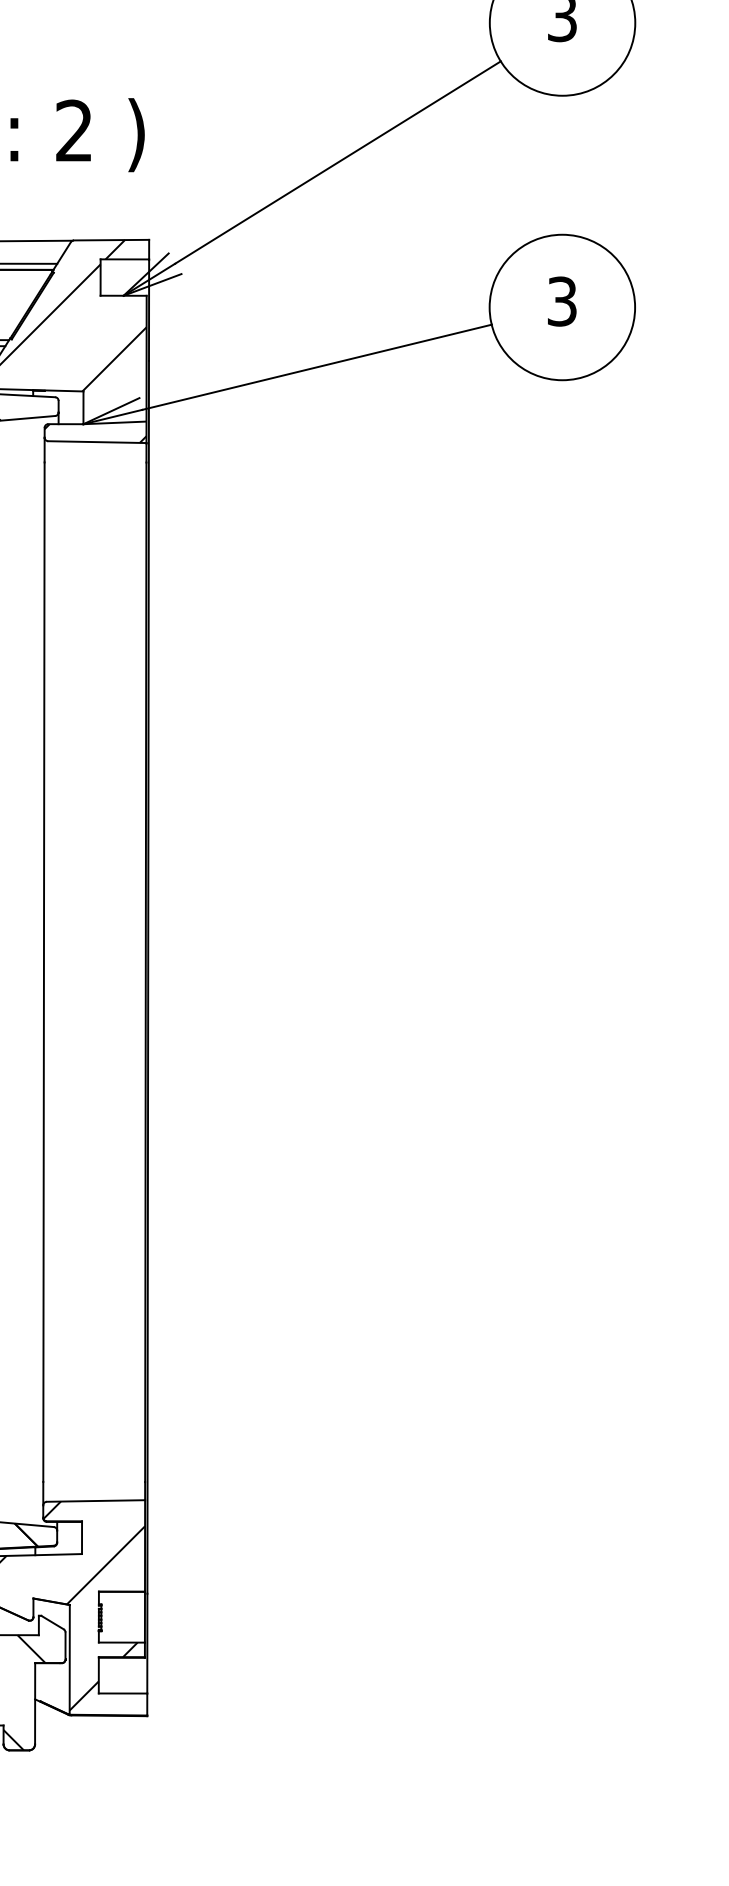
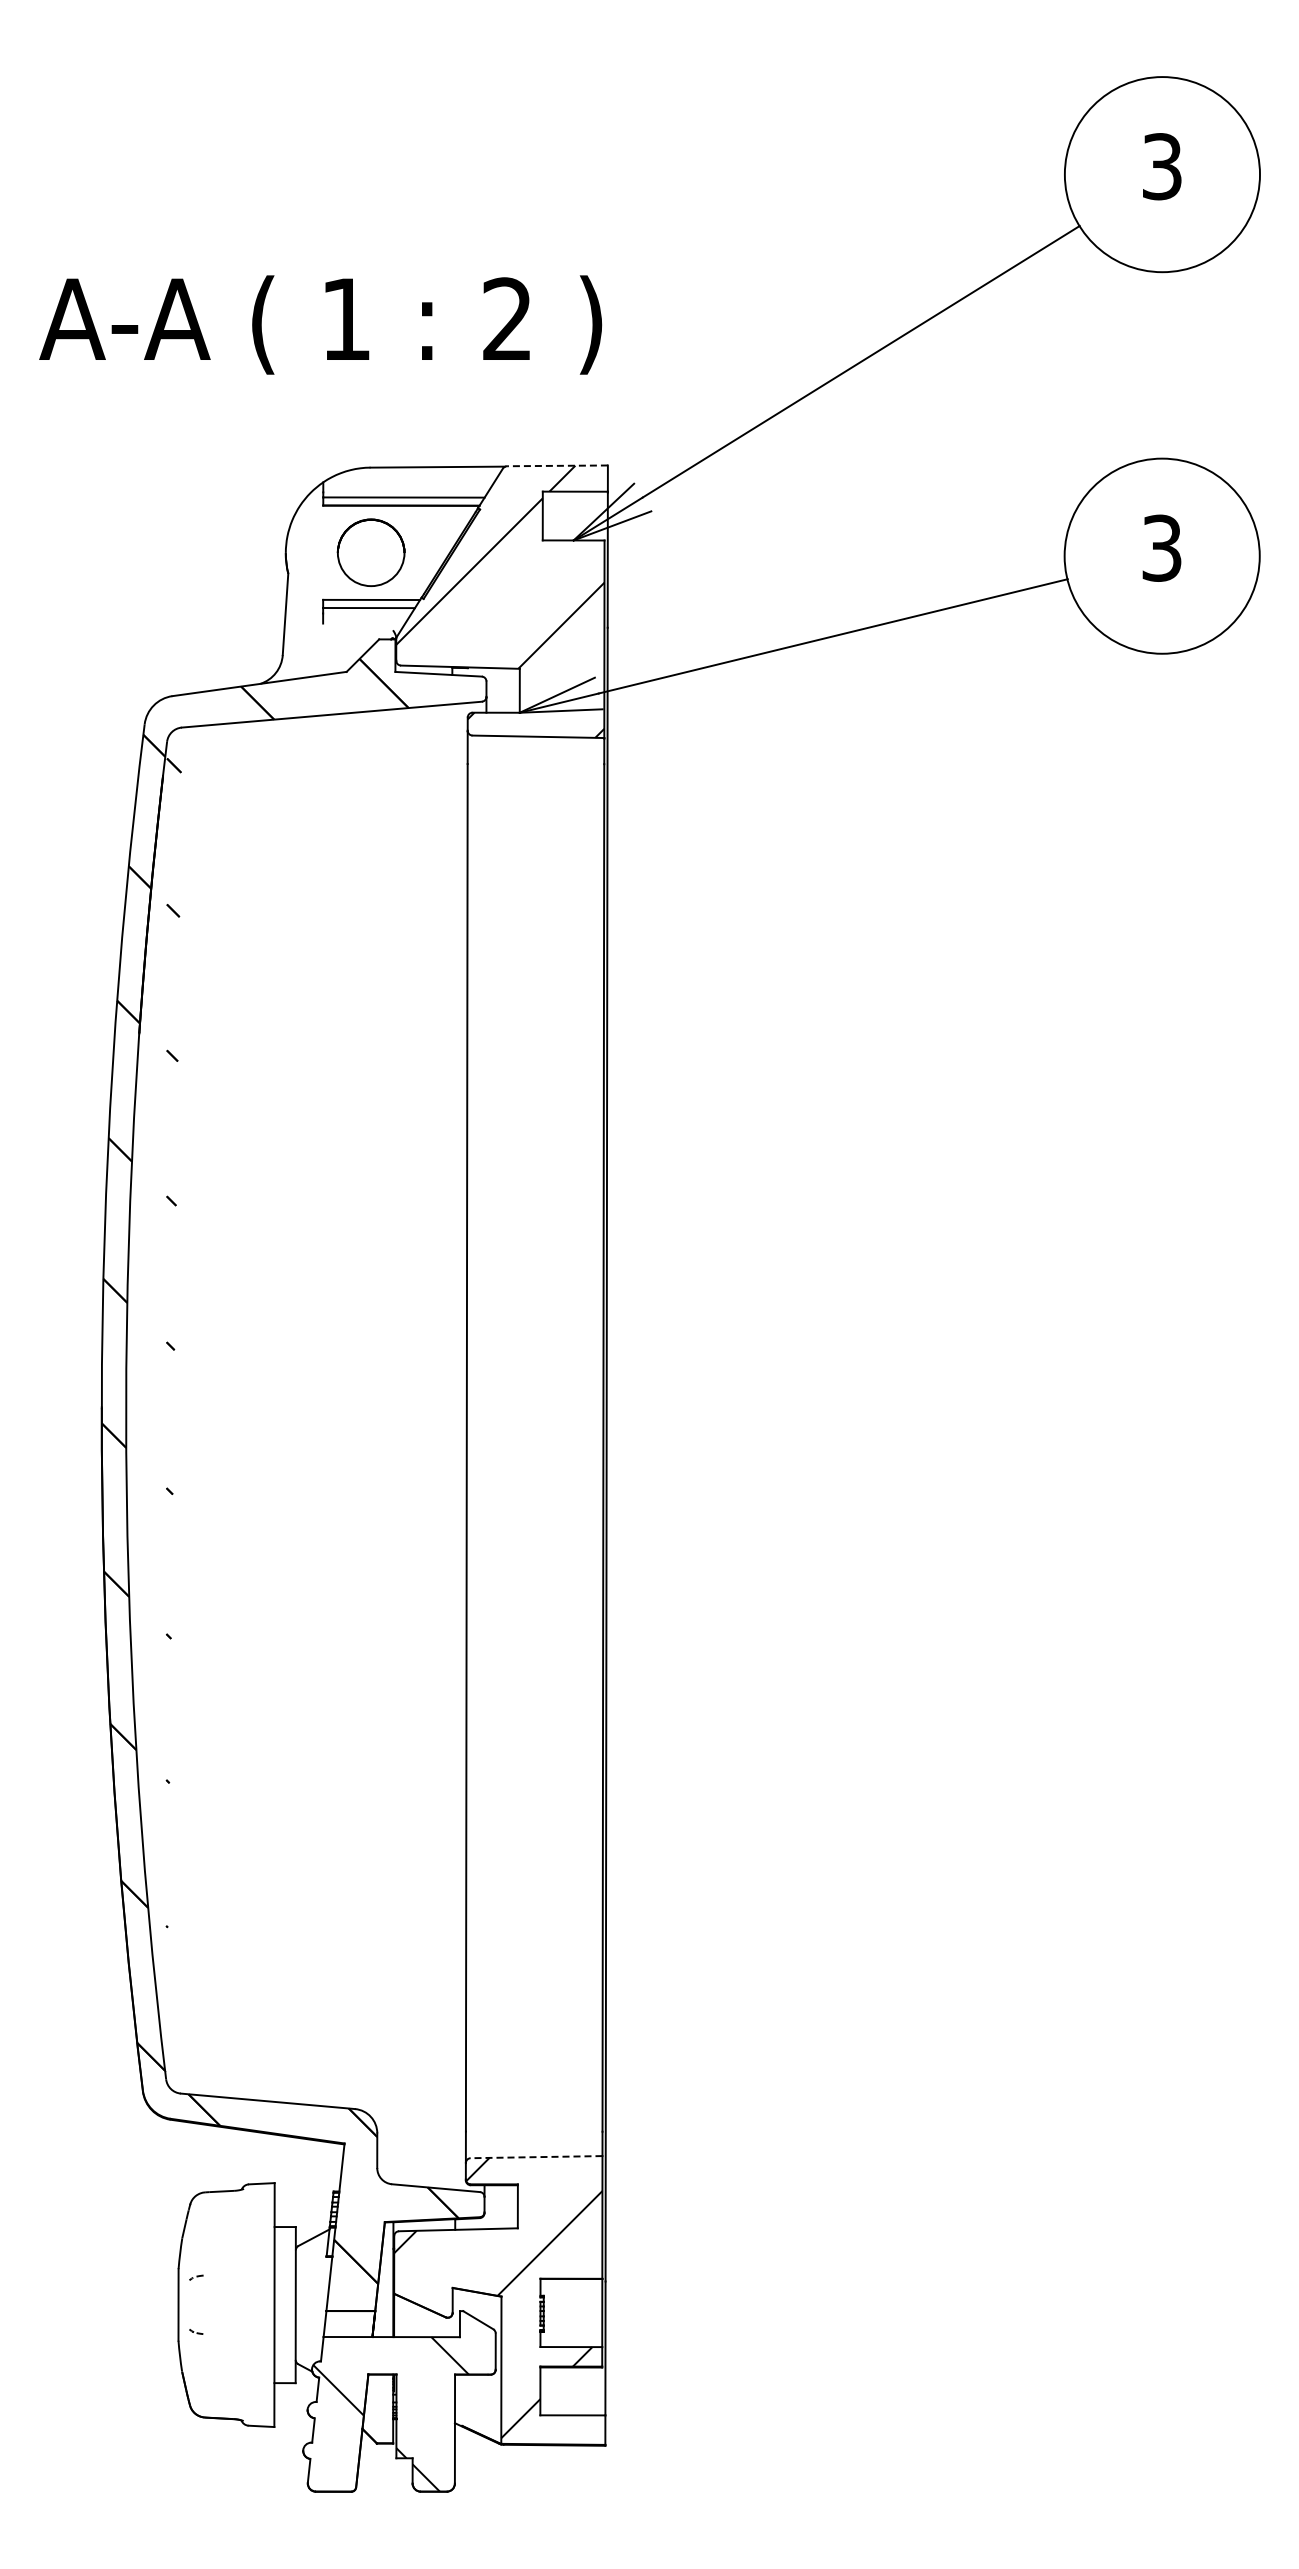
line: (111, 239) -> (557, 465), solid -> dashed
line: (95, 1501) -> (536, 2157), solid -> dashed

